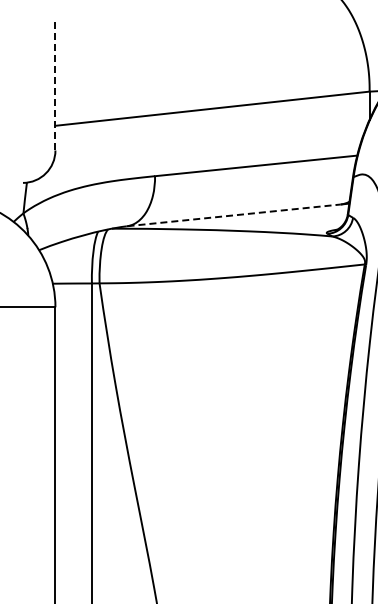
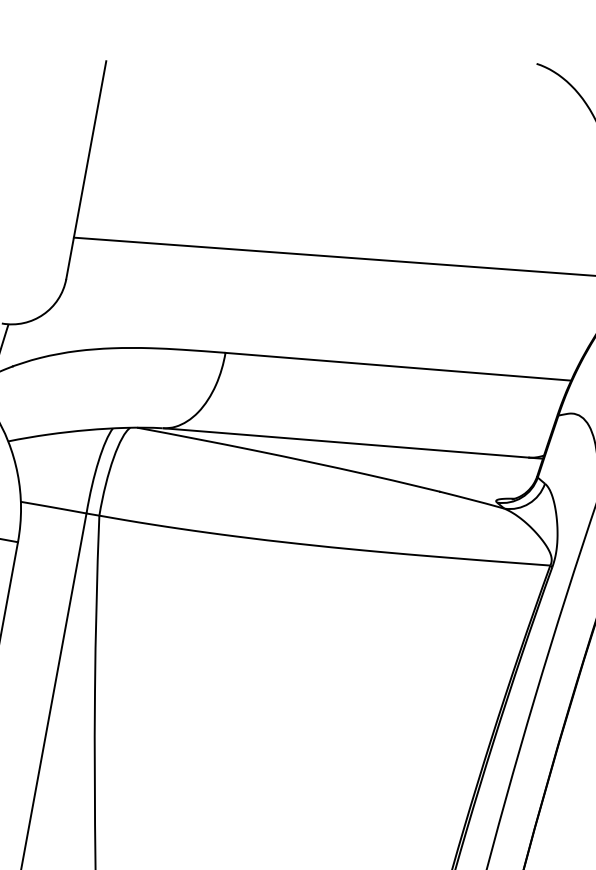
line: (55, 85) -> (86, 170), dashed -> solid
line: (234, 215) -> (346, 443), dashed -> solid

